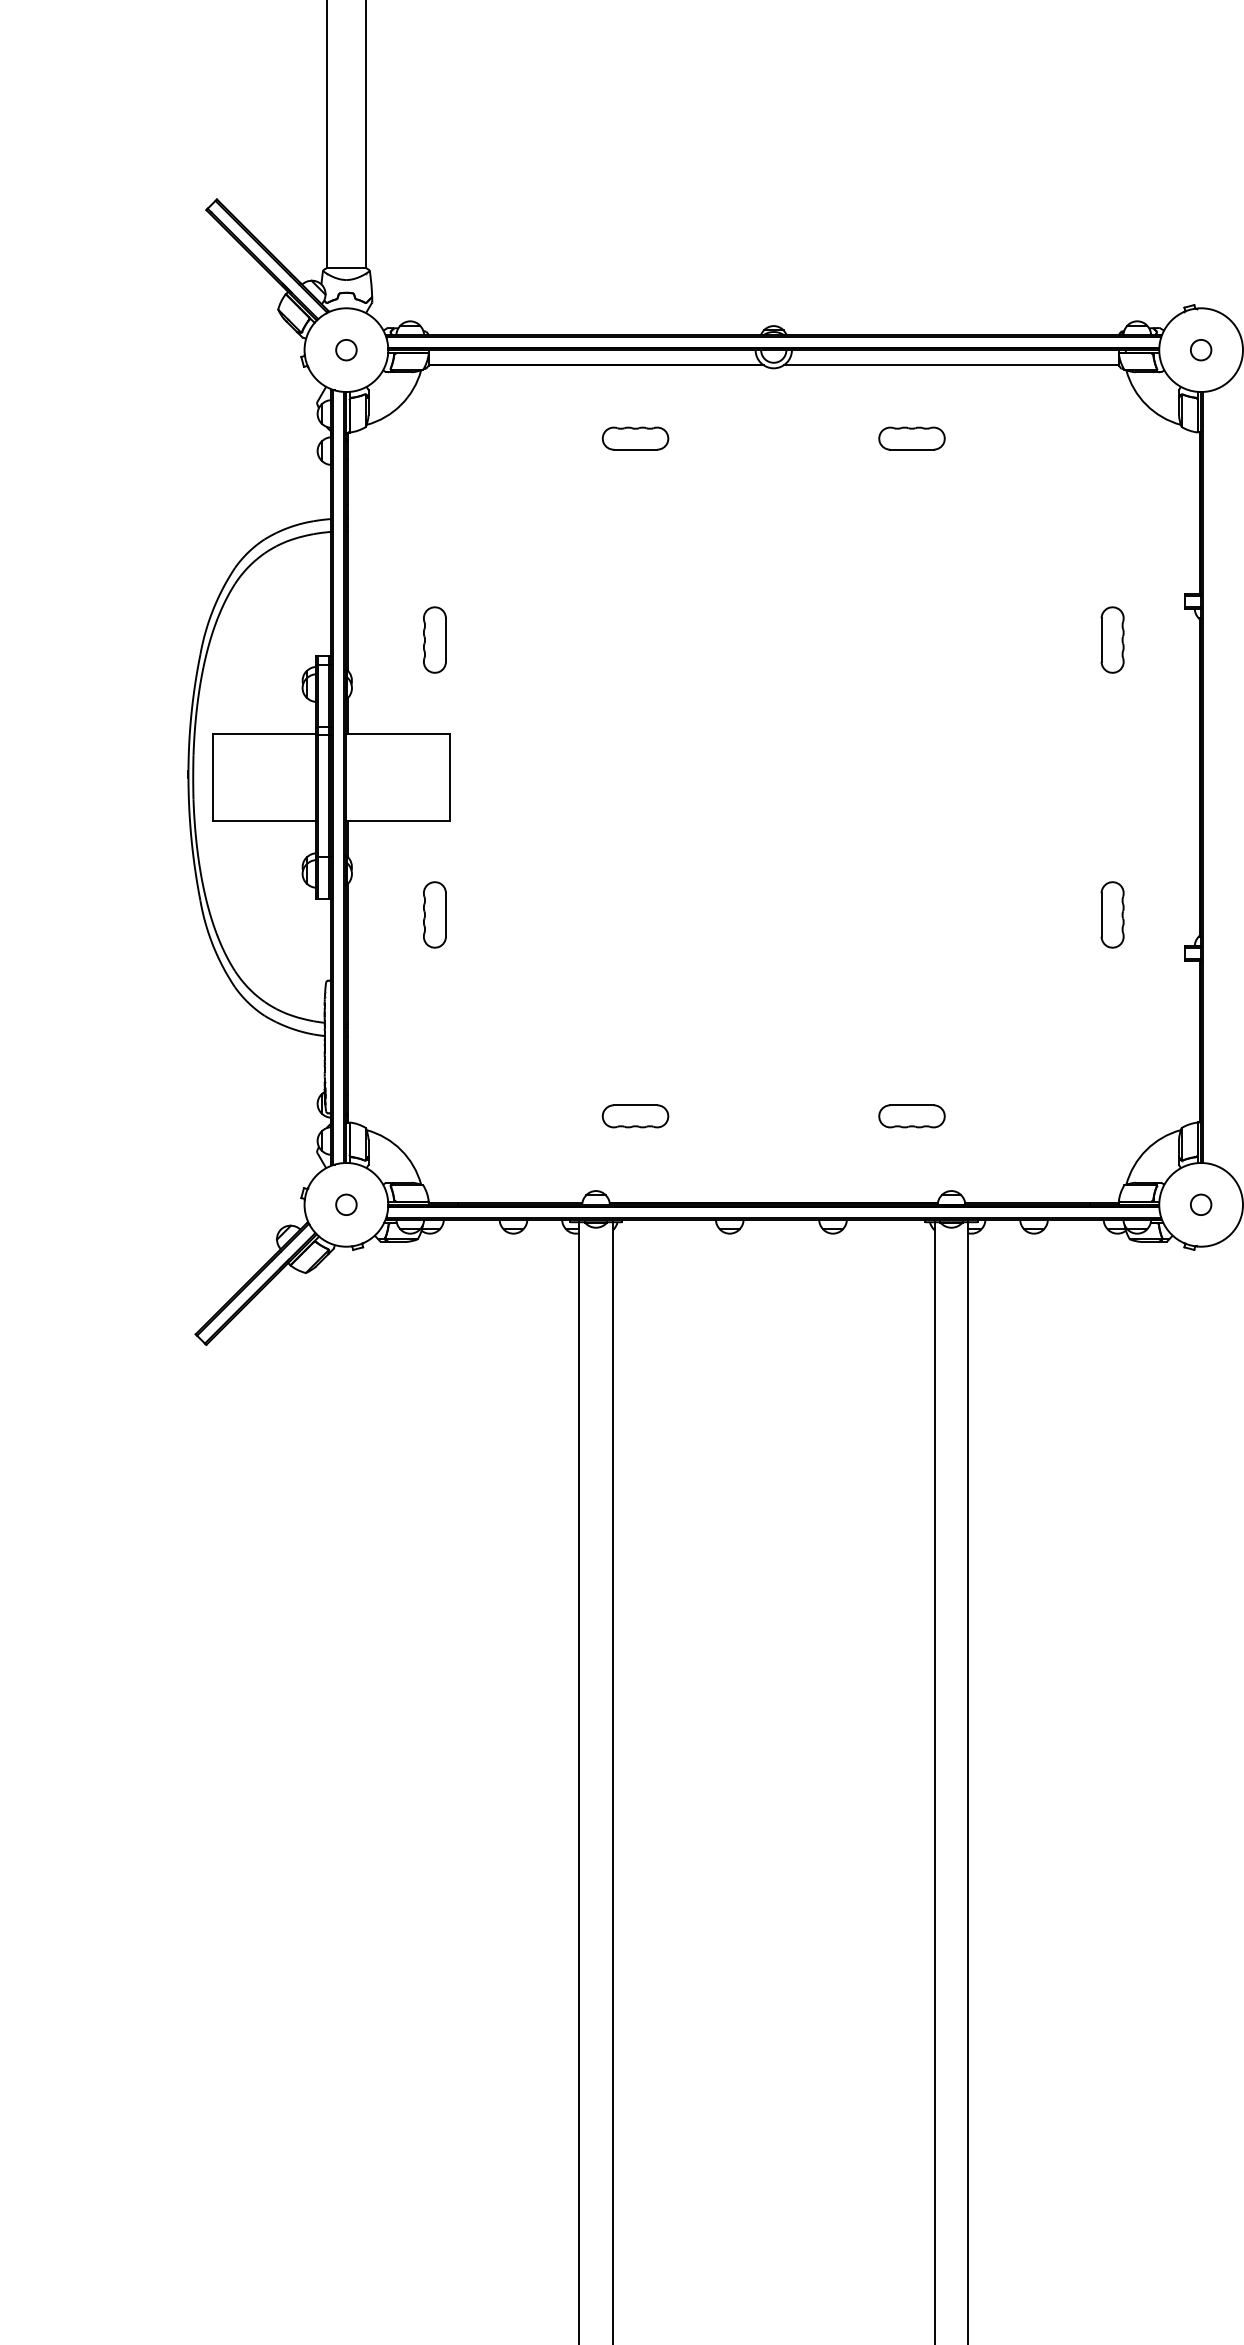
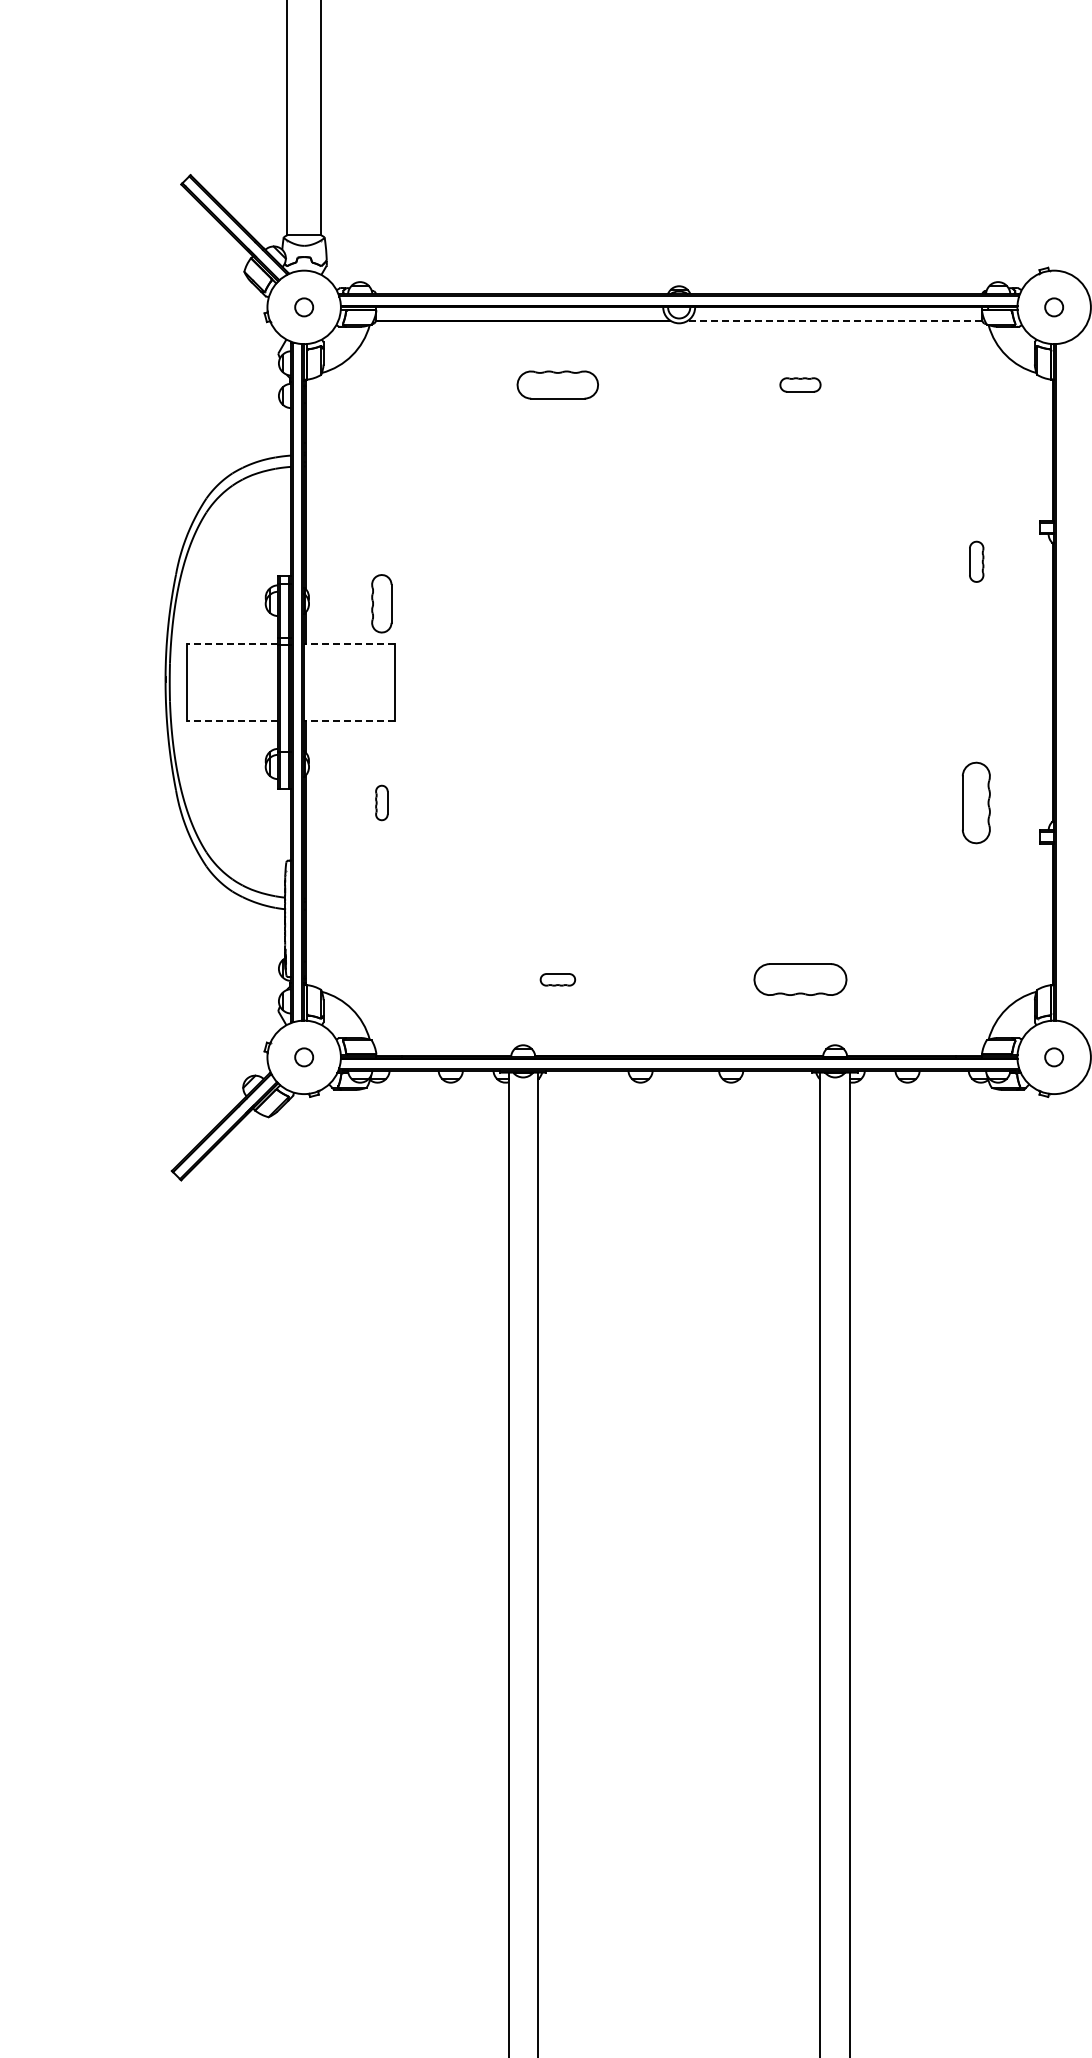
line: (951, 365) -> (835, 320), solid -> dashed
part: (635, 438) -> (557, 384), size x1.4
part: (912, 438) -> (800, 384), size x0.7
part: (434, 639) -> (381, 603), moved
part: (1112, 639) -> (976, 561), size x0.7
line: (263, 734) -> (231, 644), solid -> dashed
line: (398, 734) -> (349, 644), solid -> dashed
line: (263, 820) -> (231, 720), solid -> dashed
line: (398, 820) -> (349, 720), solid -> dashed
part: (434, 914) -> (381, 802), size x0.6
part: (1112, 914) -> (976, 802), size x1.4
part: (635, 1116) -> (557, 979), size x0.6
part: (912, 1116) -> (800, 979), size x1.6

